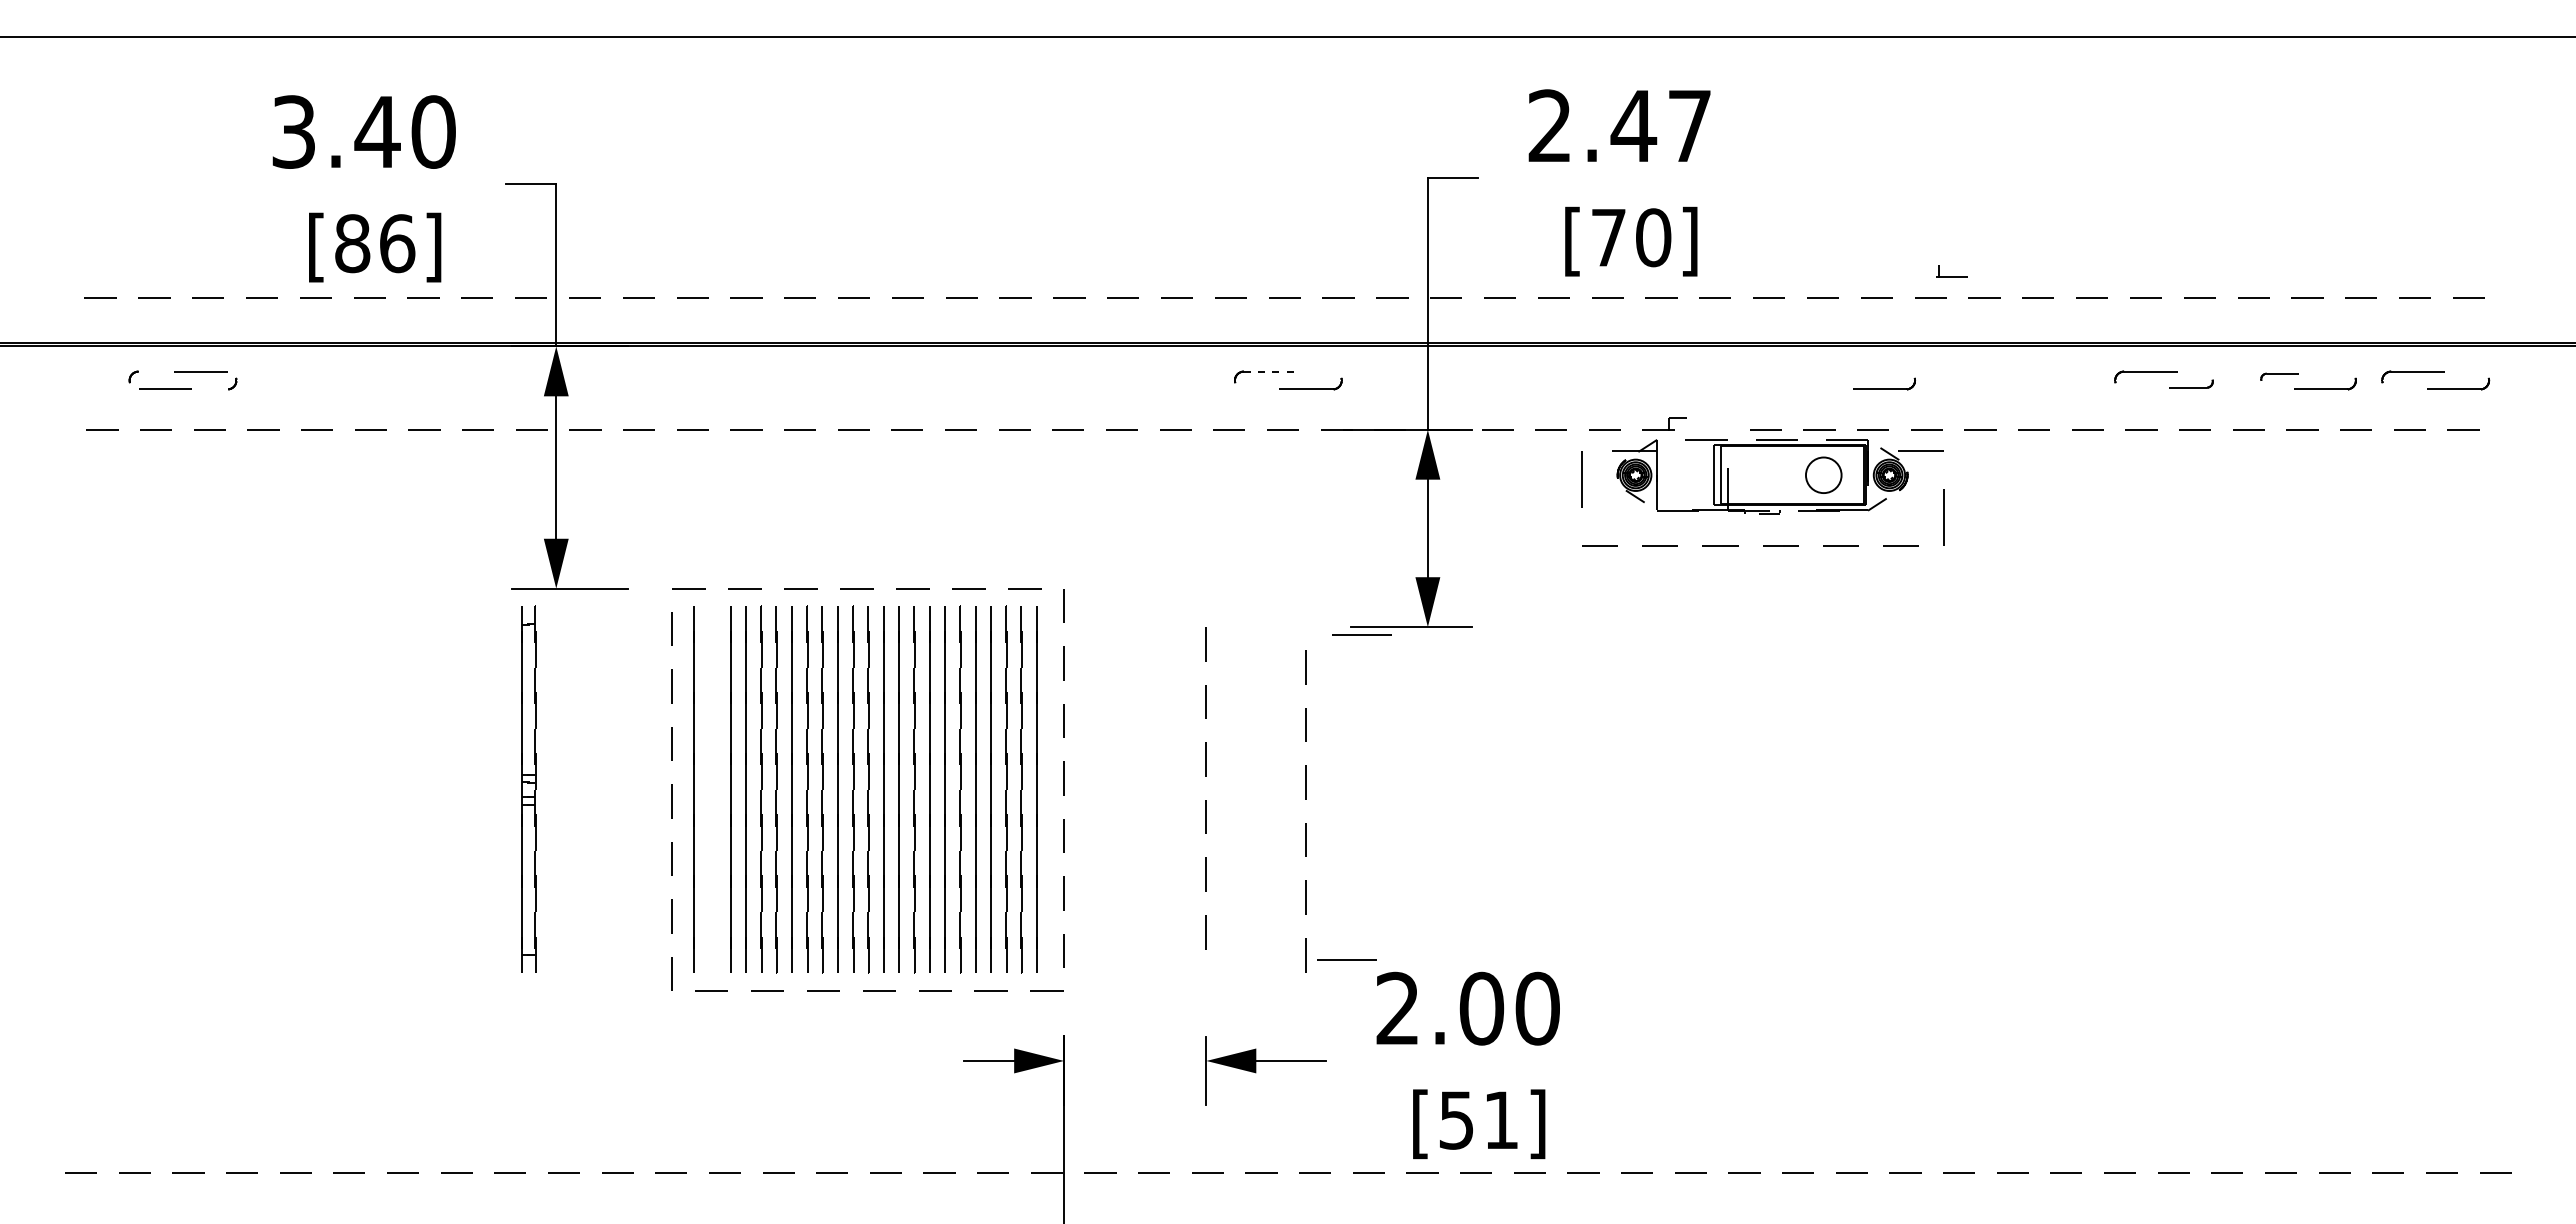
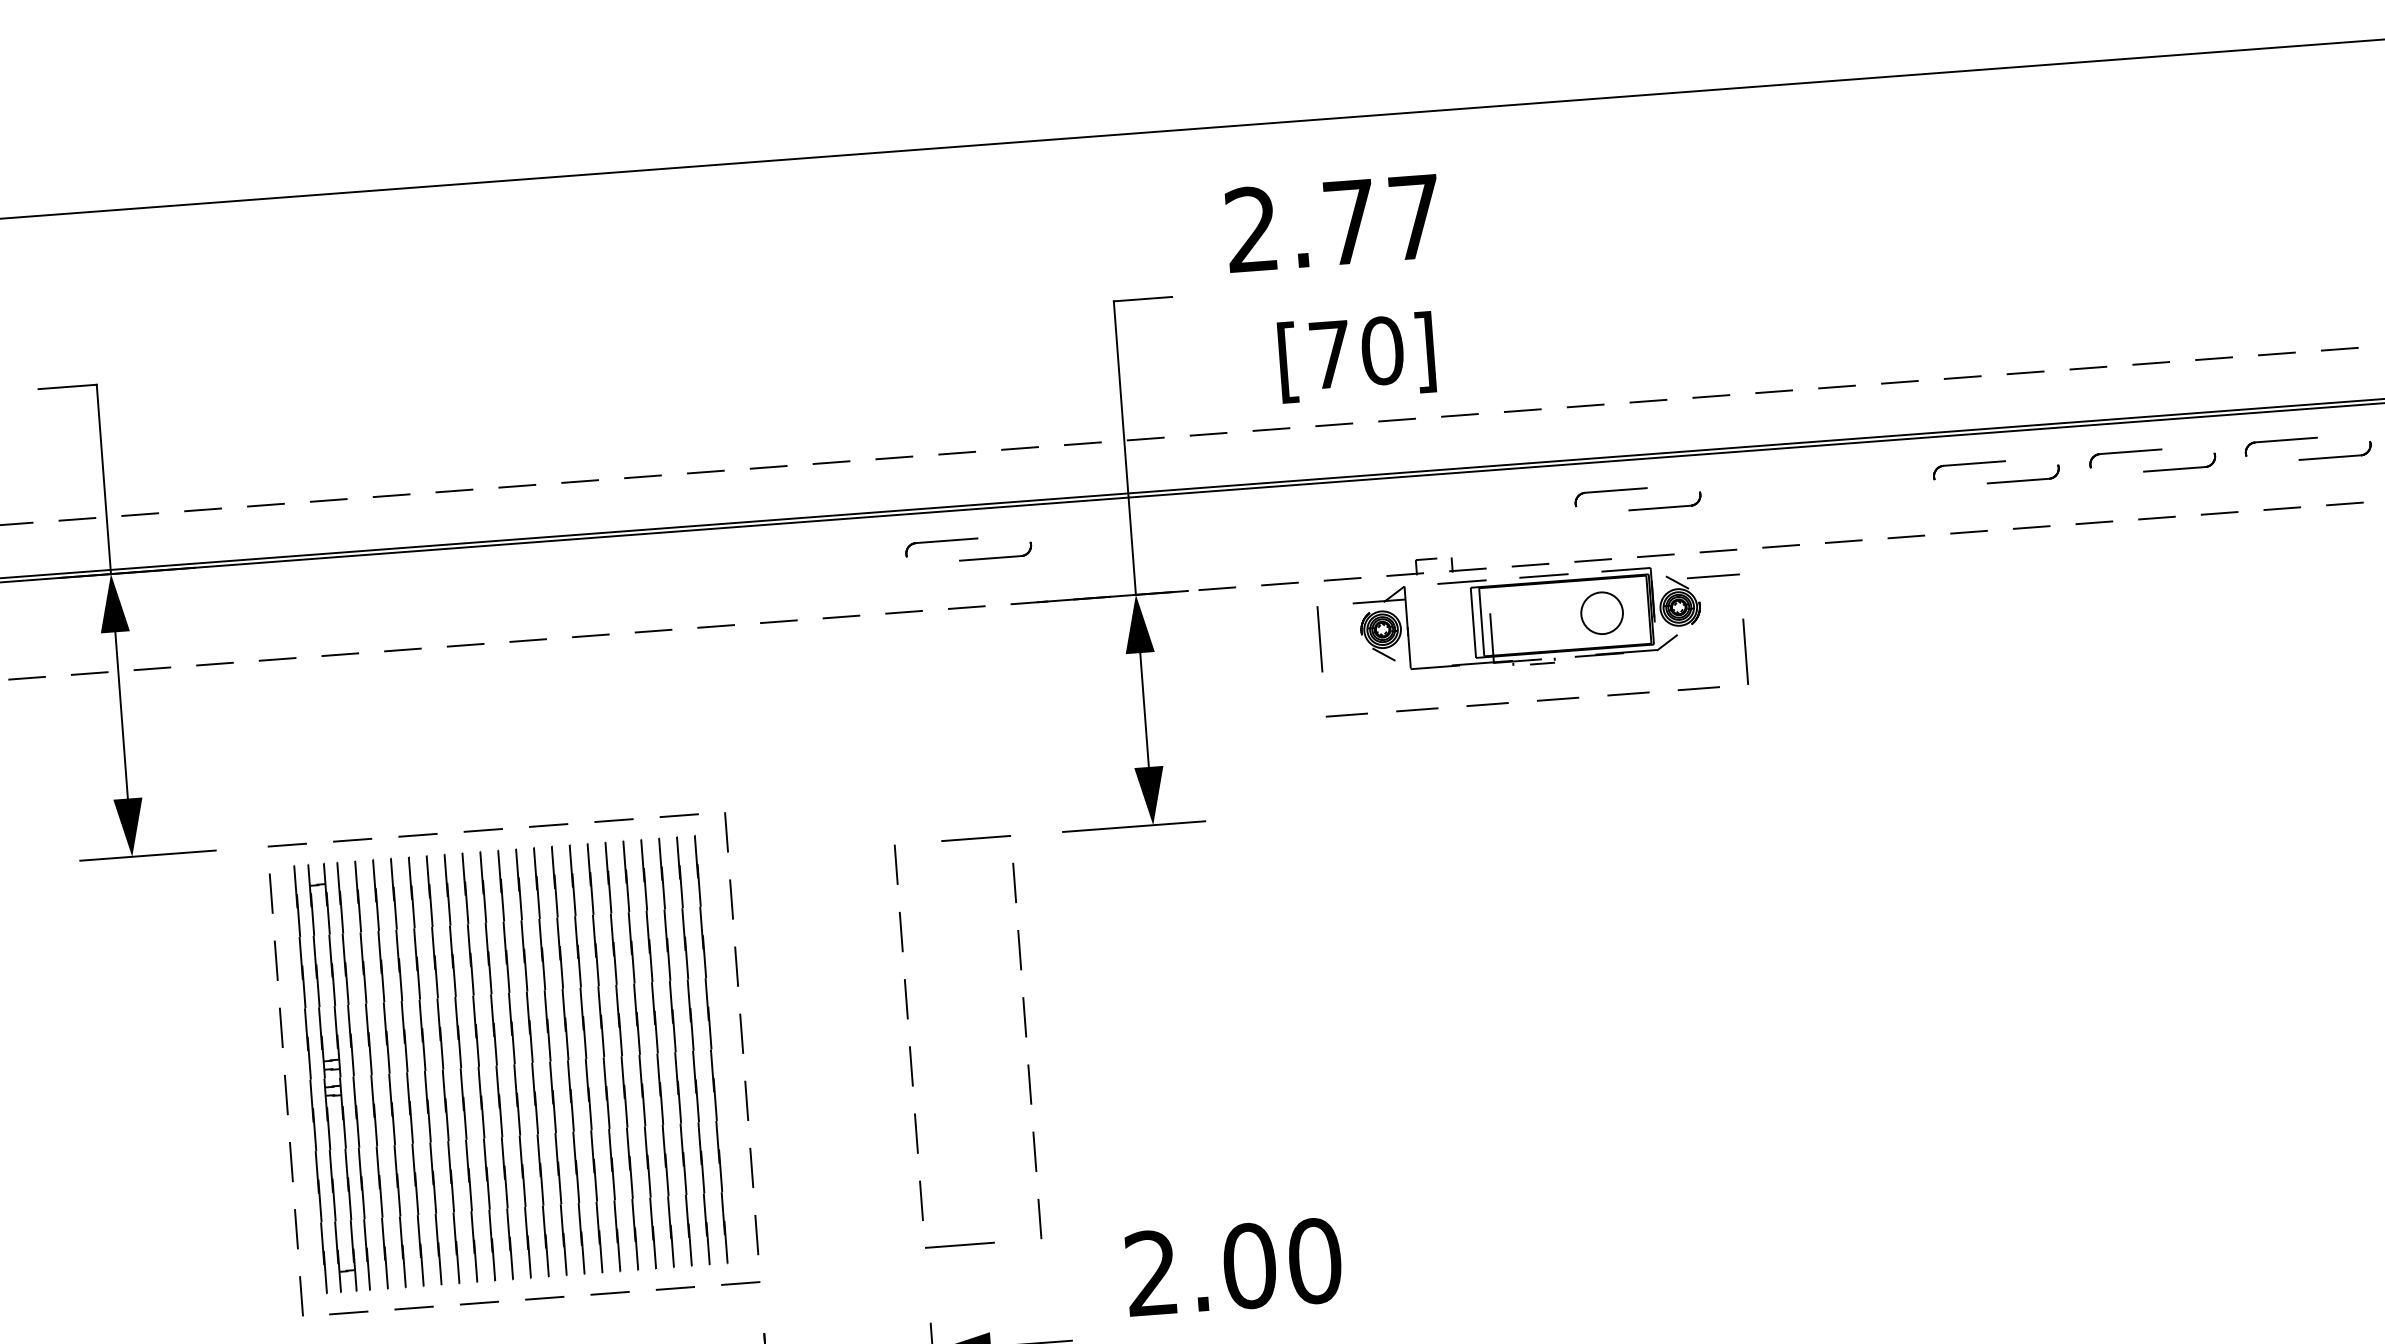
text: (1633, 125) -> (1349, 221), 2.47 -> 2.77
part: (1951, 271) -> (1466, 563), moved
line: (1270, 371) -> (947, 540), dashed -> solid
part: (1838, 376) -> (1610, 496), added
part: (2279, 376) -> (2125, 457), size x1.67
part: (2191, 383) -> (2023, 473), size x1.43
line: (1361, 634) -> (975, 837), moved
part: (528, 788) -> (332, 1076), moved
line: (1346, 959) -> (958, 1245), moved

